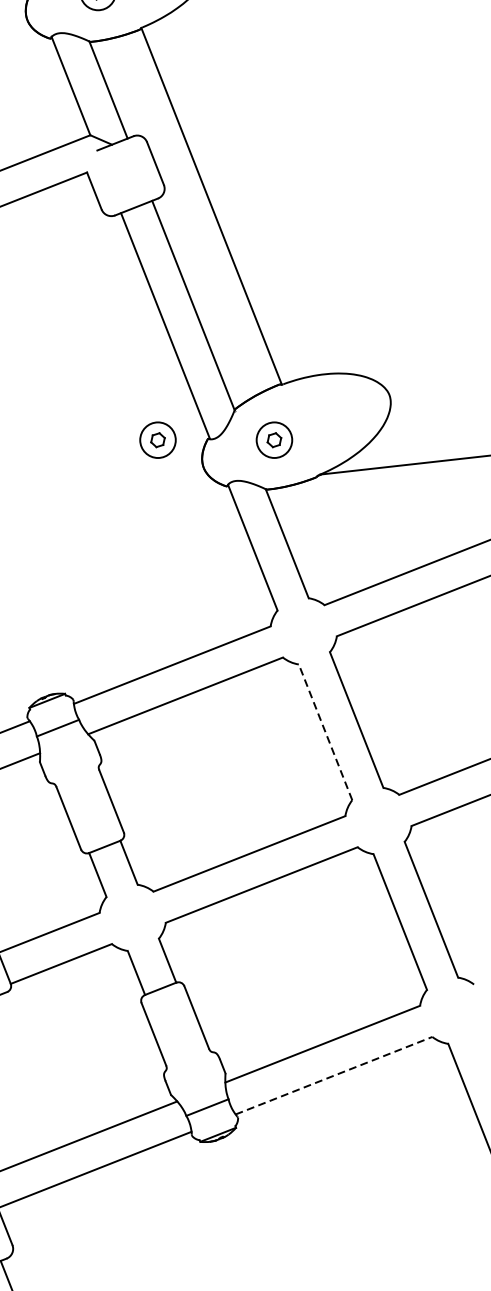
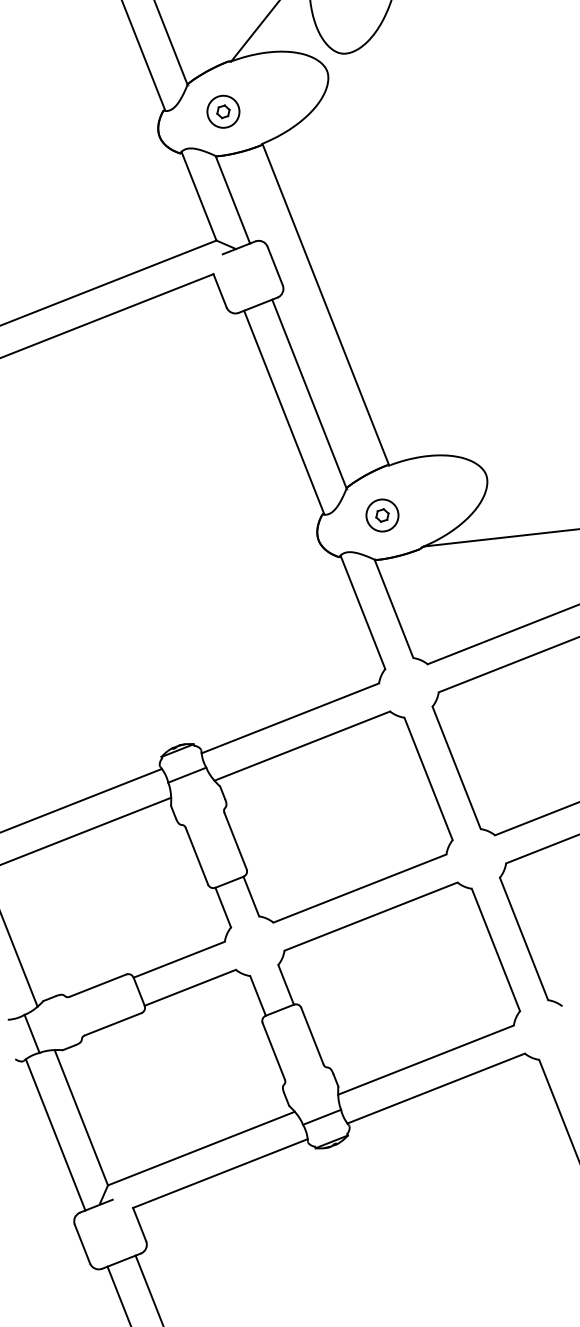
part: (158, 440) -> (277, 515), removed
line: (325, 731) -> (428, 778), dashed -> solid
line: (334, 1075) -> (436, 1088), dashed -> solid

